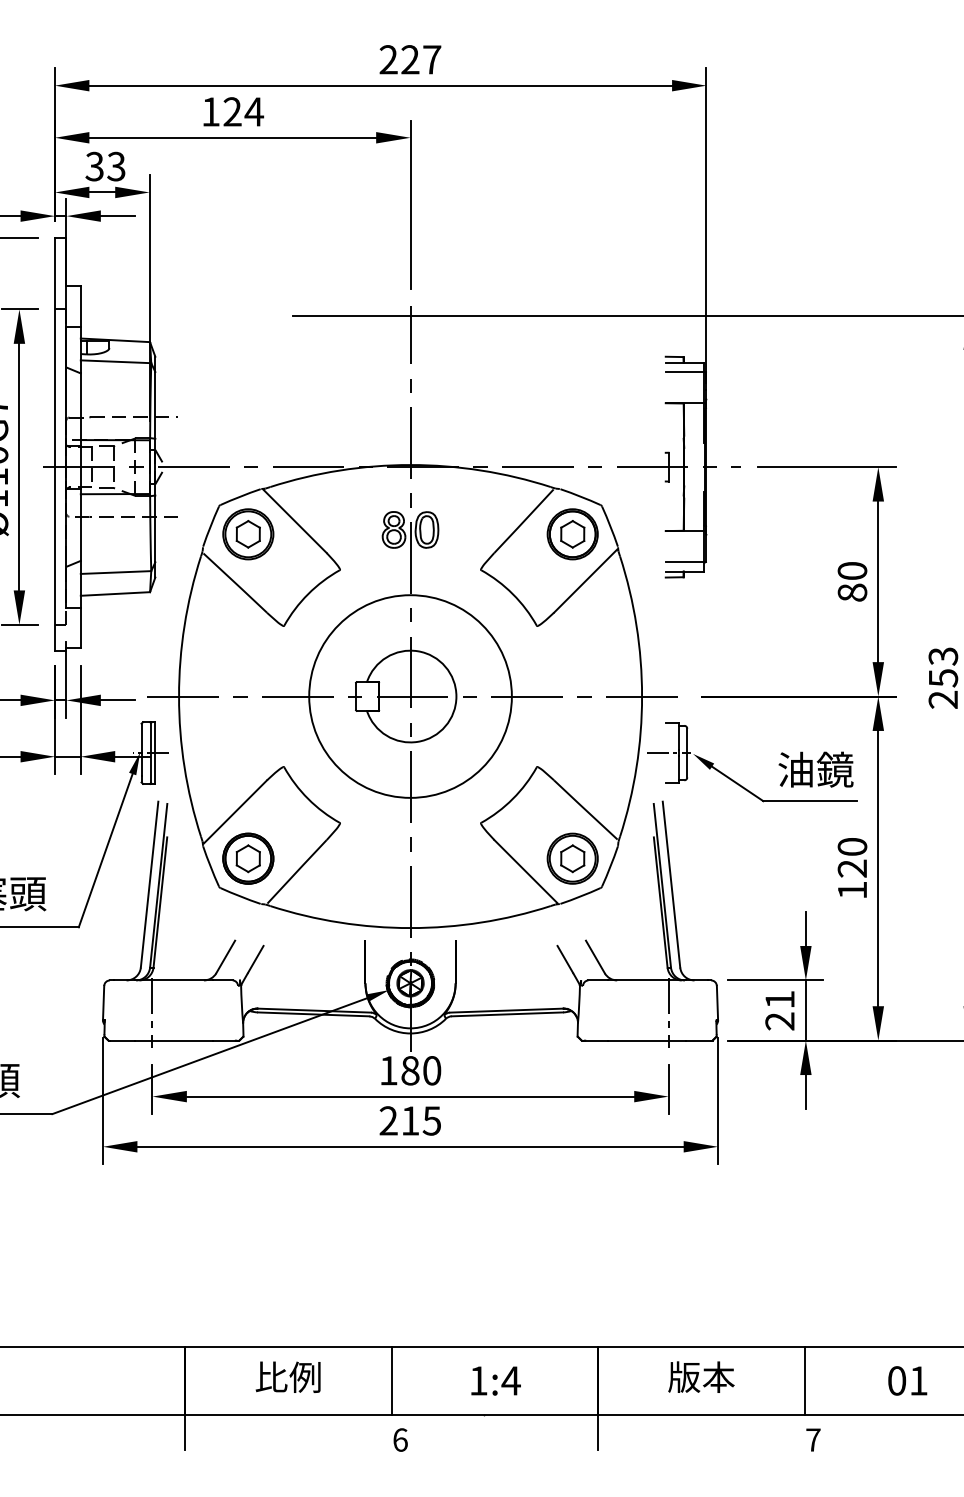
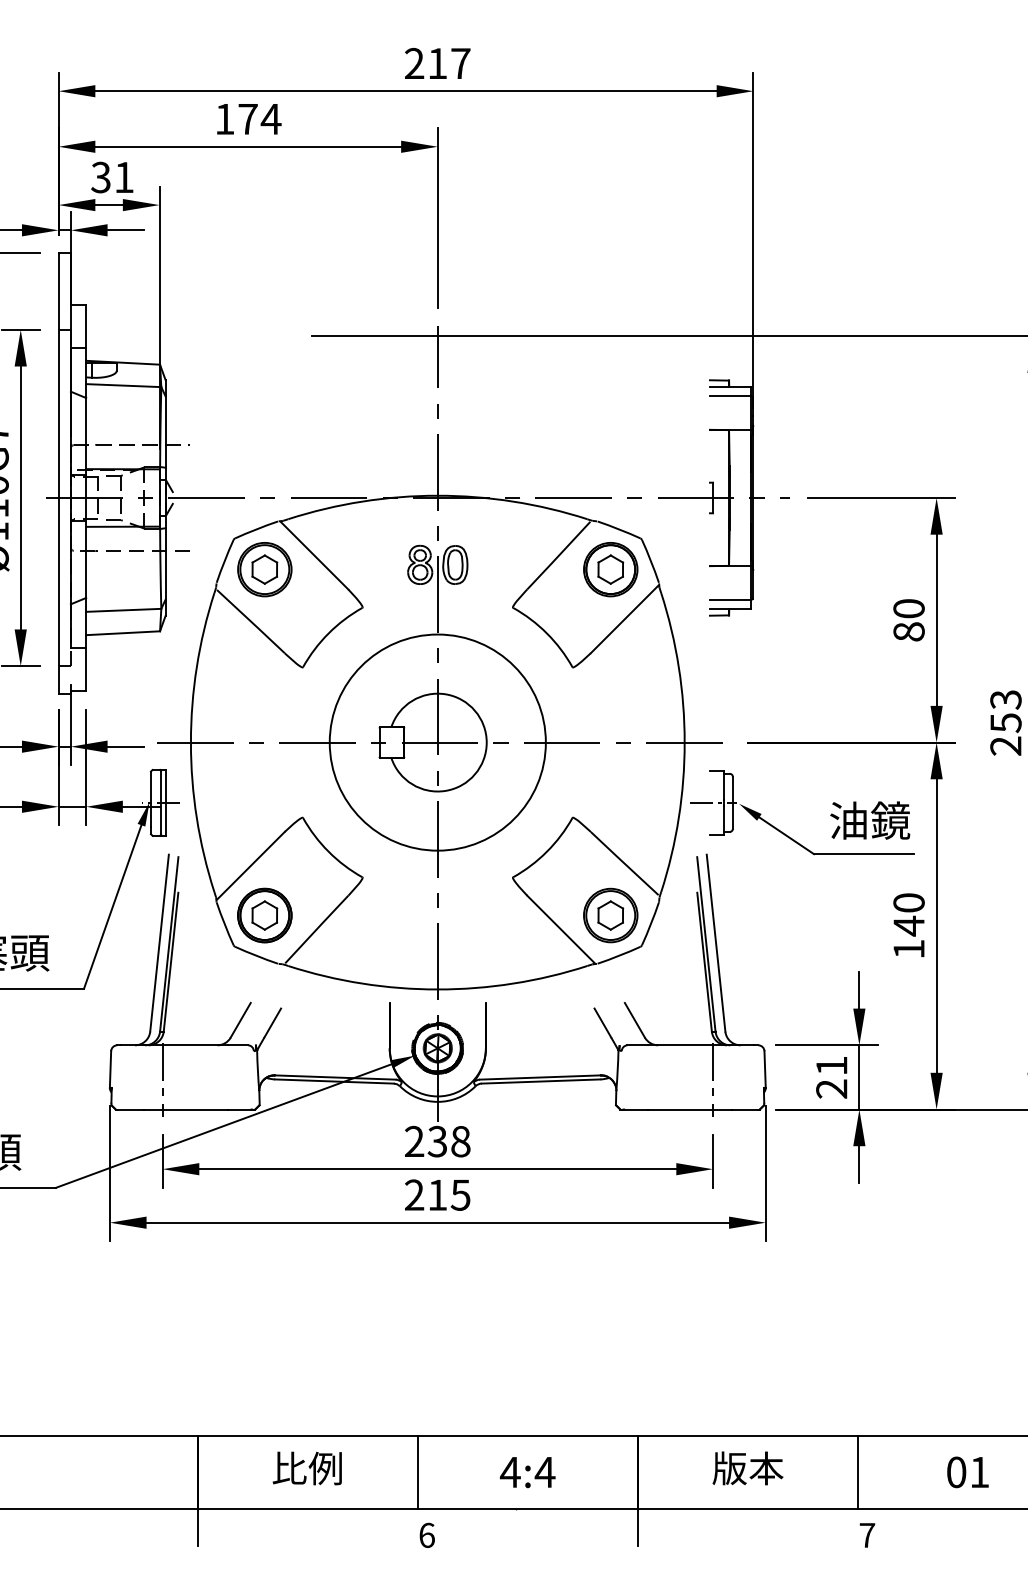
text: (410, 58) -> (437, 62), 227 -> 217
text: (232, 111) -> (247, 118), 124 -> 174
text: (115, 166) -> (123, 177), 33 -> 31
text: (851, 868) -> (908, 925), 120 -> 140
text: (410, 1070) -> (437, 1141), 180 -> 238
text: (477, 1381) -> (509, 1472), 1:4 -> 4:4

